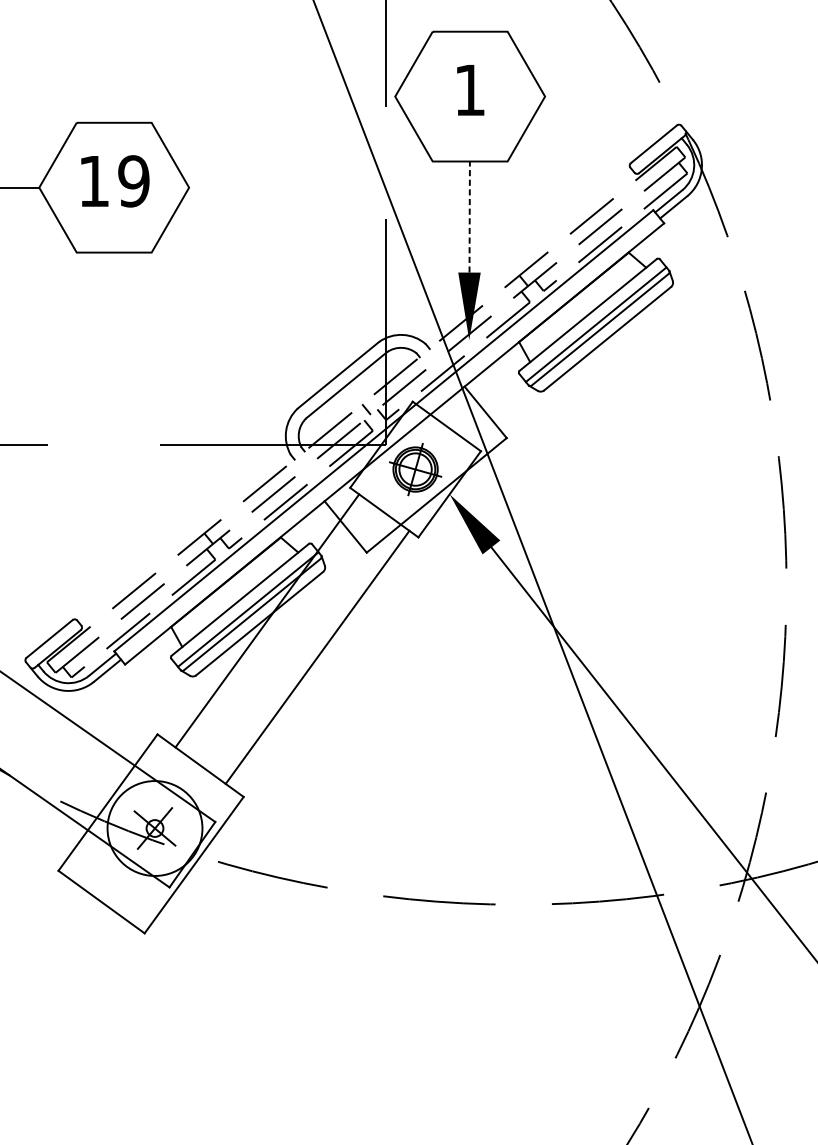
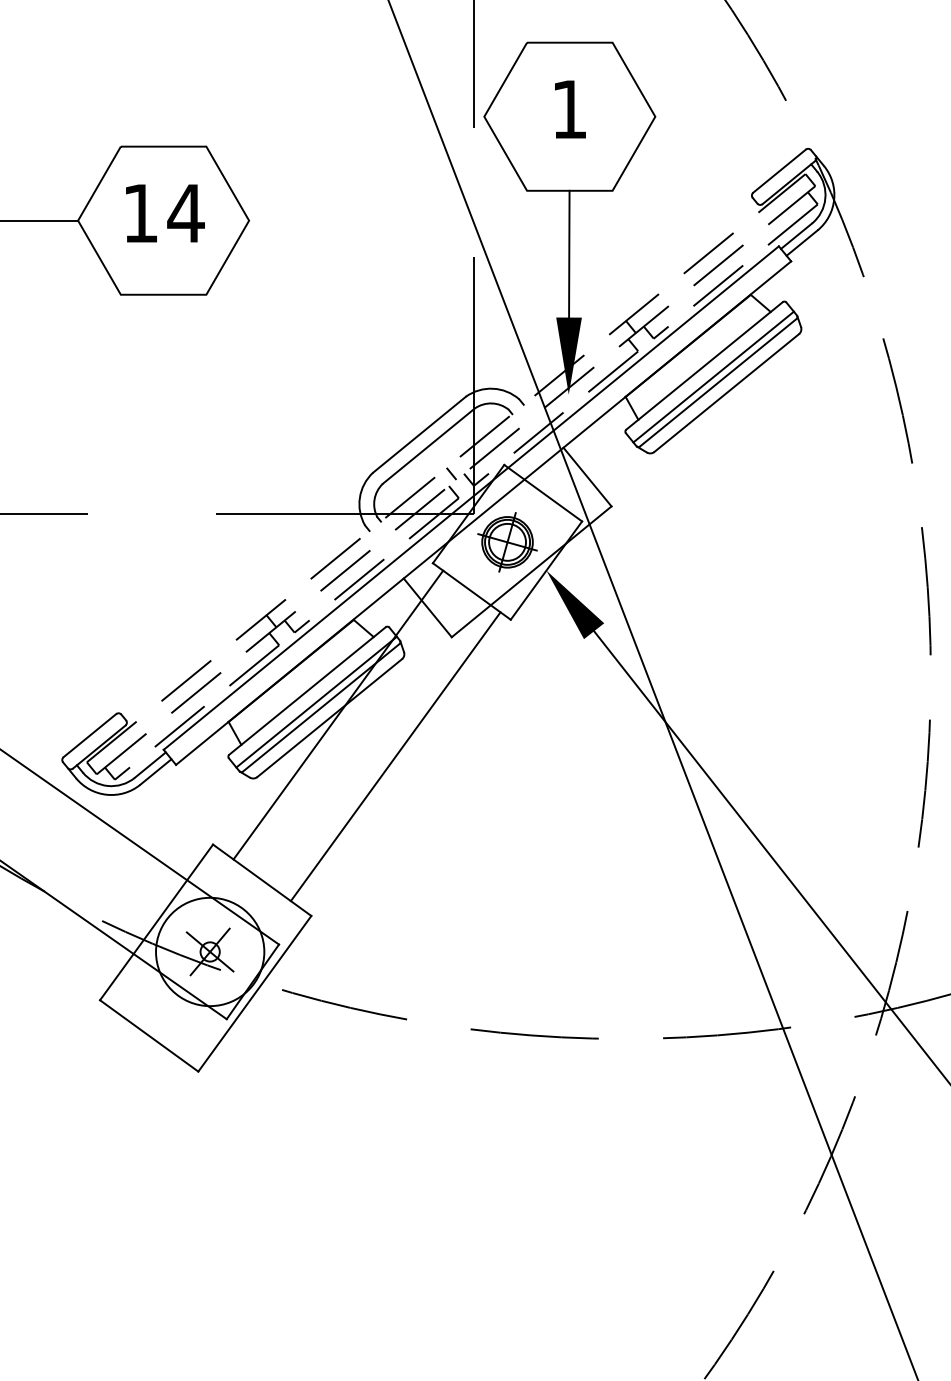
text: (133, 181) -> (185, 213), 19 -> 14
line: (469, 216) -> (569, 253), dashed -> solid

